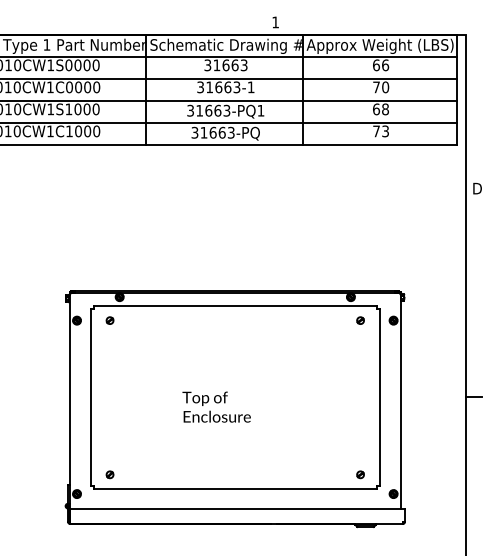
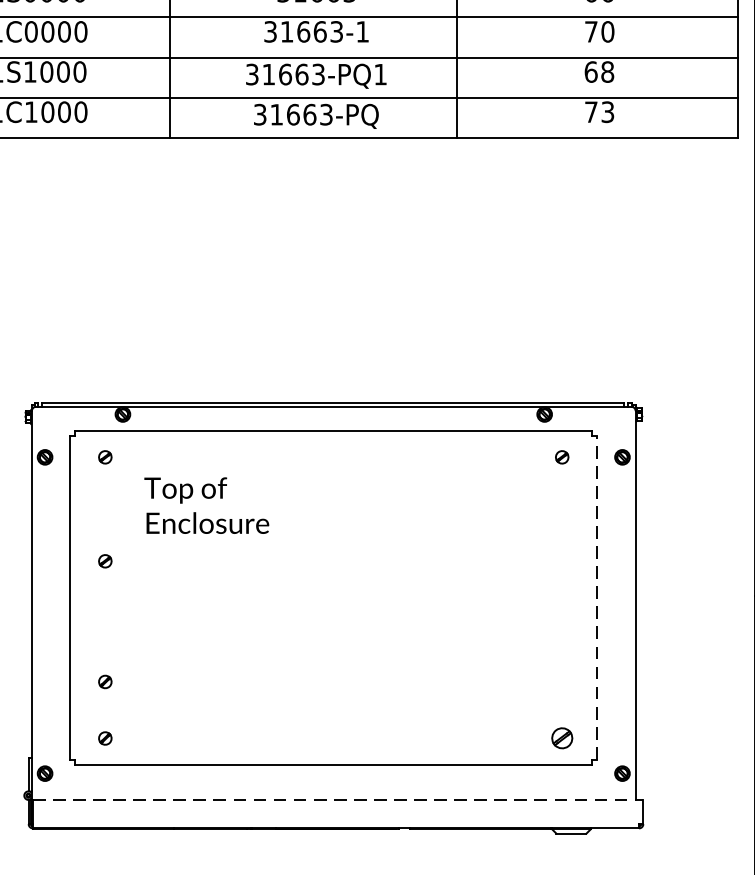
part: (109, 377) -> (104, 561), added
line: (379, 397) -> (596, 597), solid -> dashed
text: (216, 406) -> (206, 504), moved
part: (109, 443) -> (104, 681), added
part: (360, 474) -> (562, 737), size x1.6
line: (238, 508) -> (339, 799), solid -> dashed

